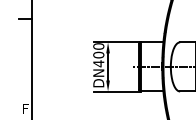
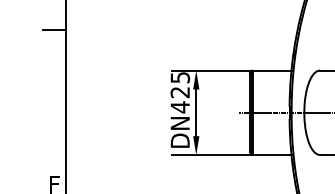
text: (98, 50) -> (179, 84), DN400 -> DN425

